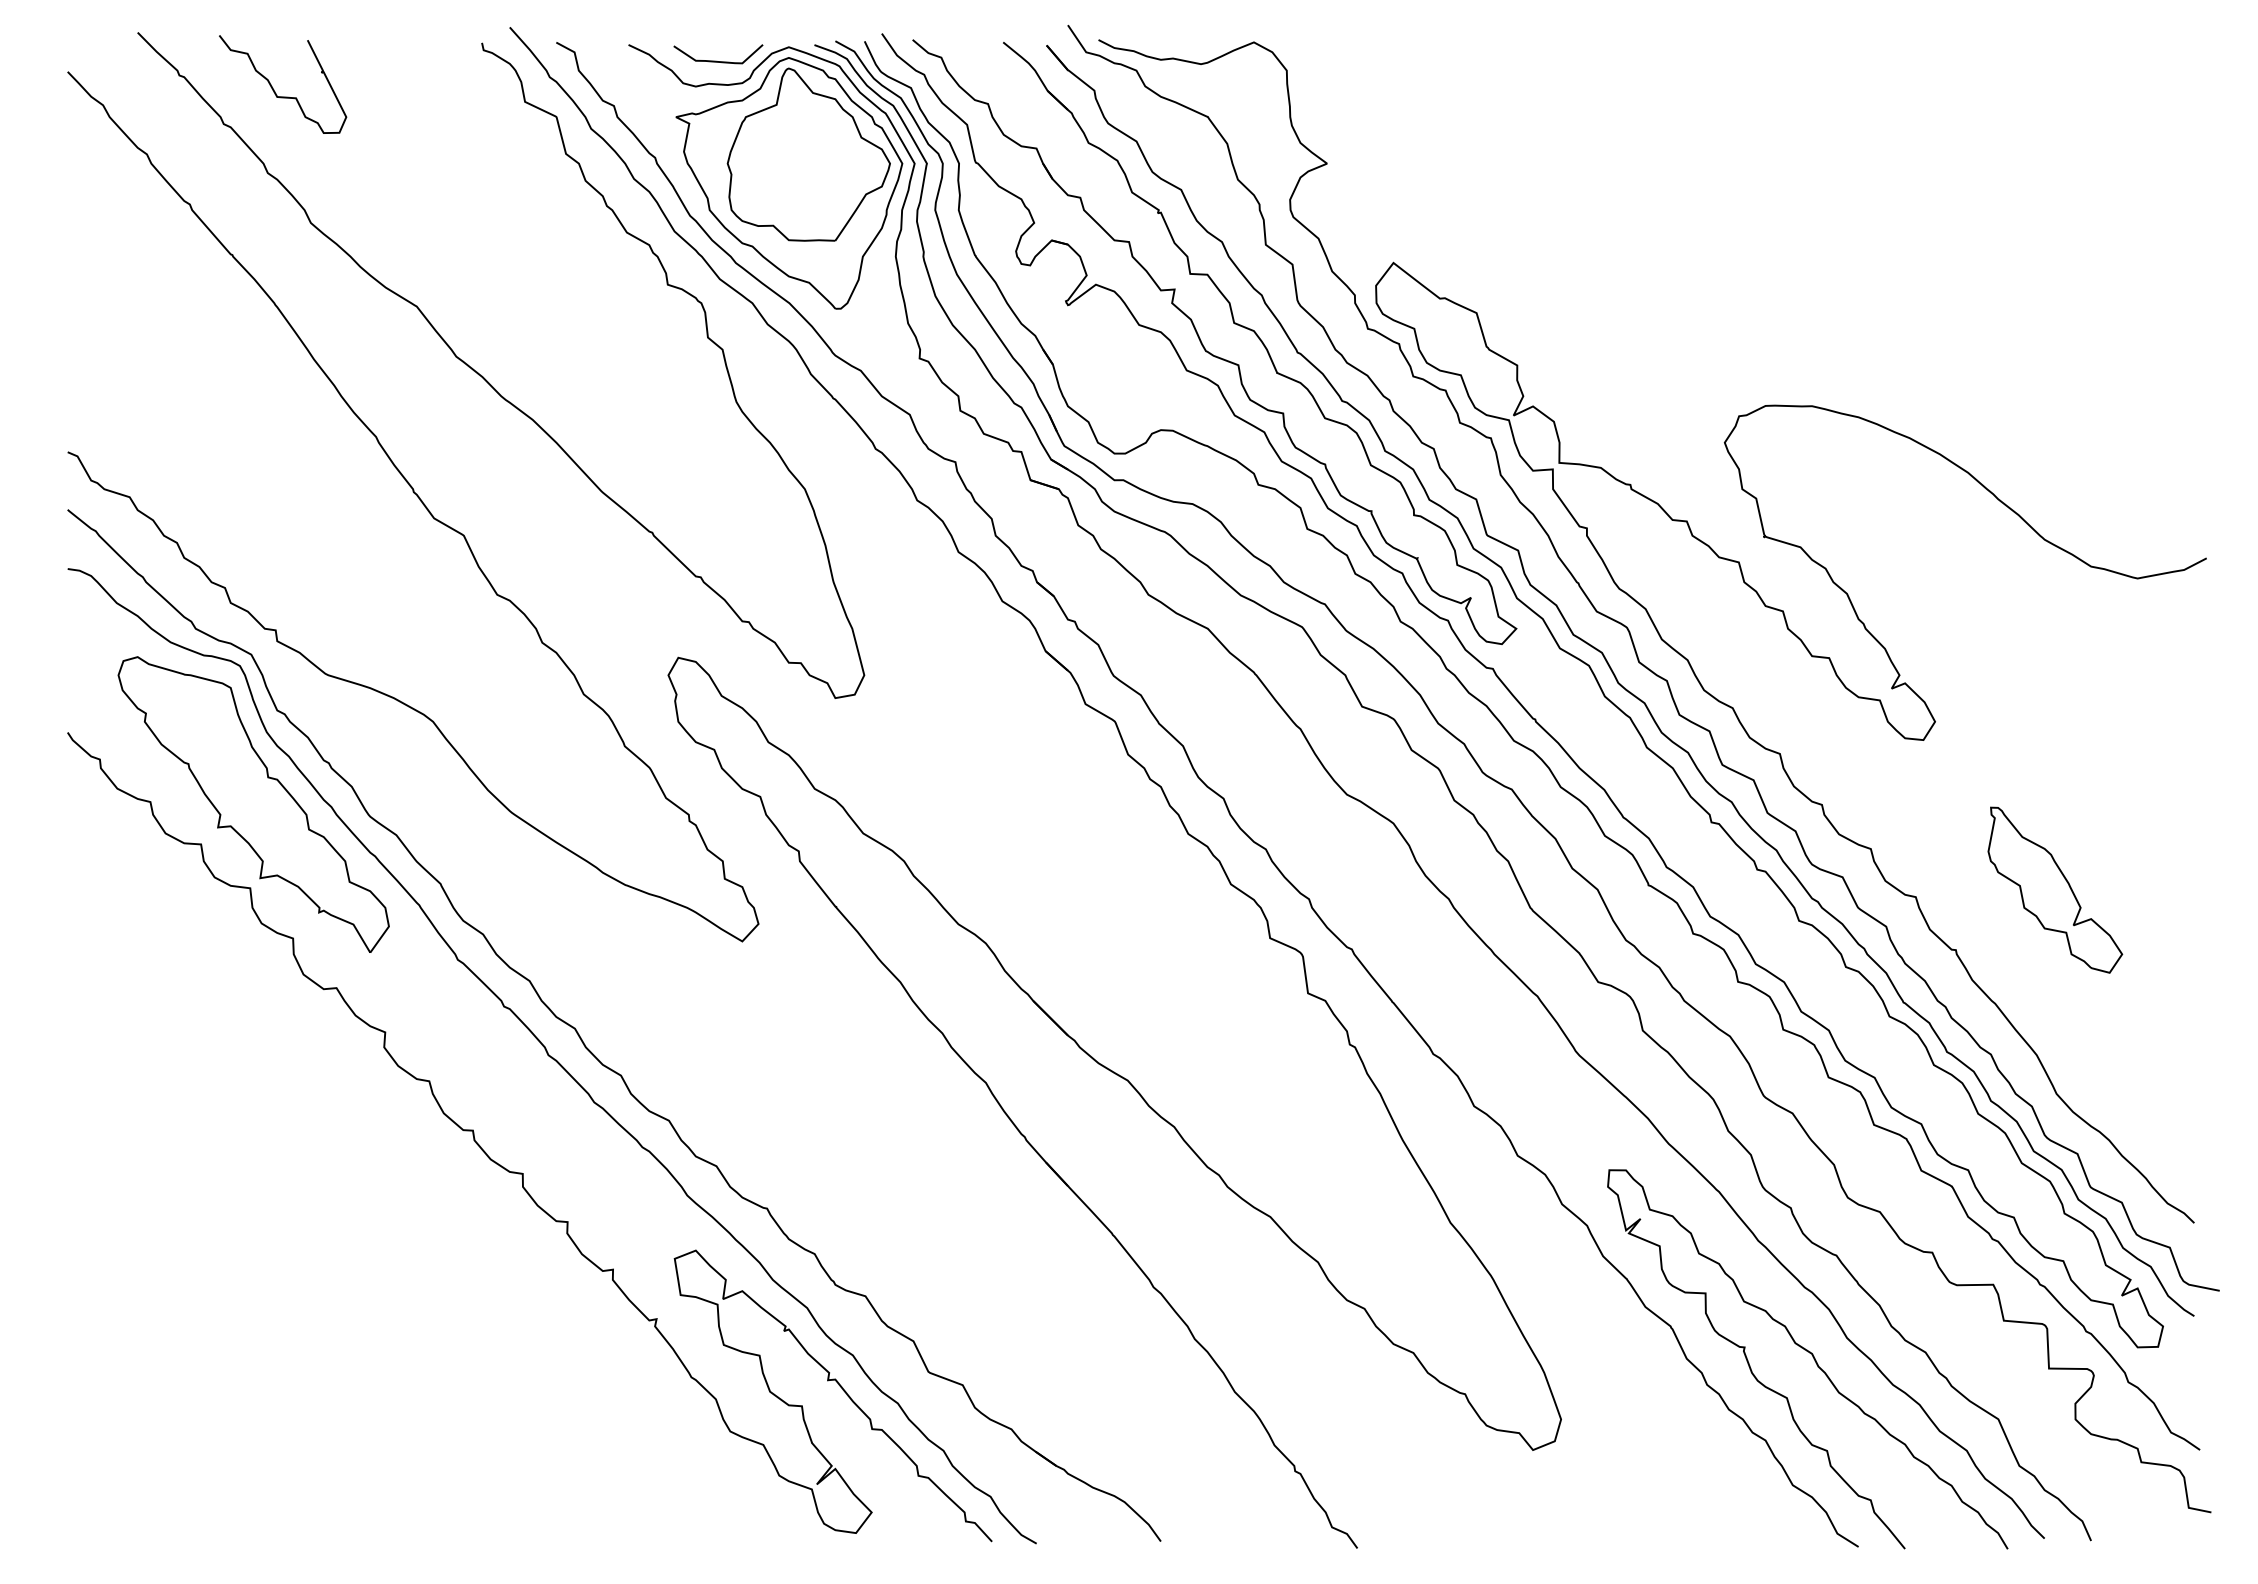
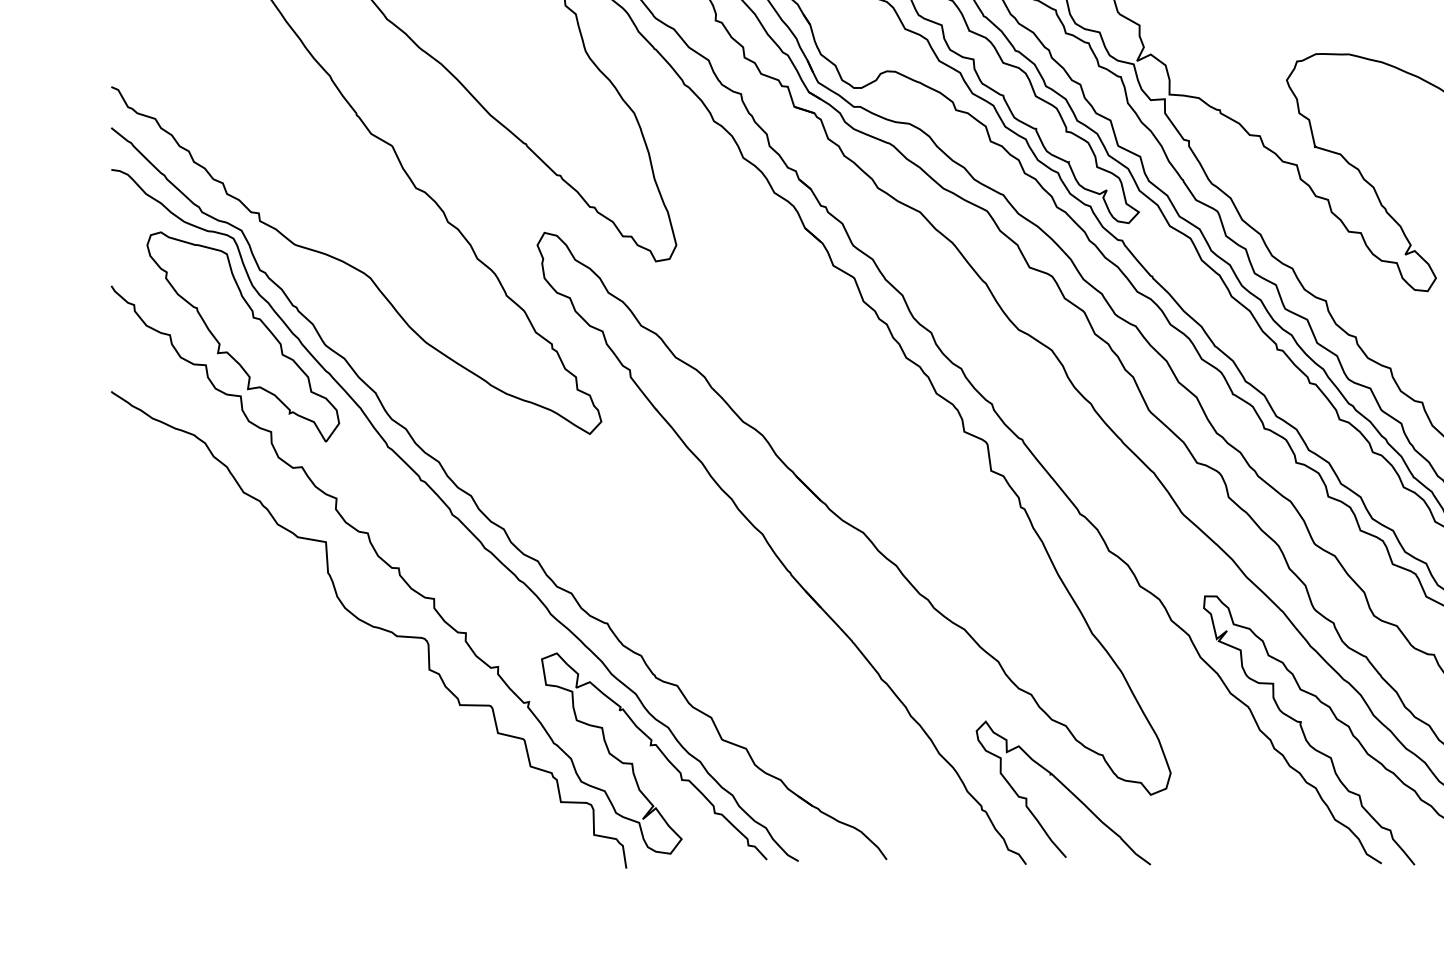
curve: (433, 1212) -> (370, 626), added
curve: (1414, 1441) -> (1066, 788), added

